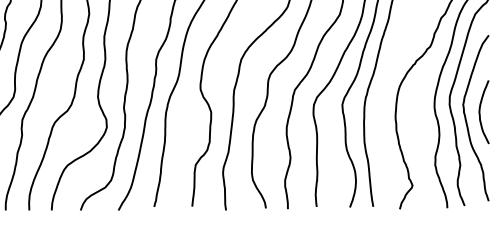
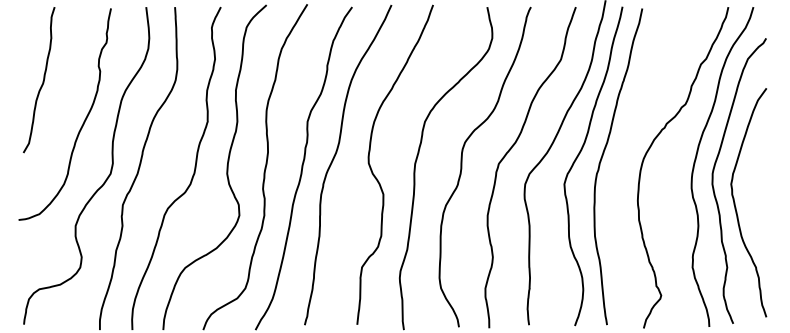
curve: (480, 112) -> (754, 194), removed

